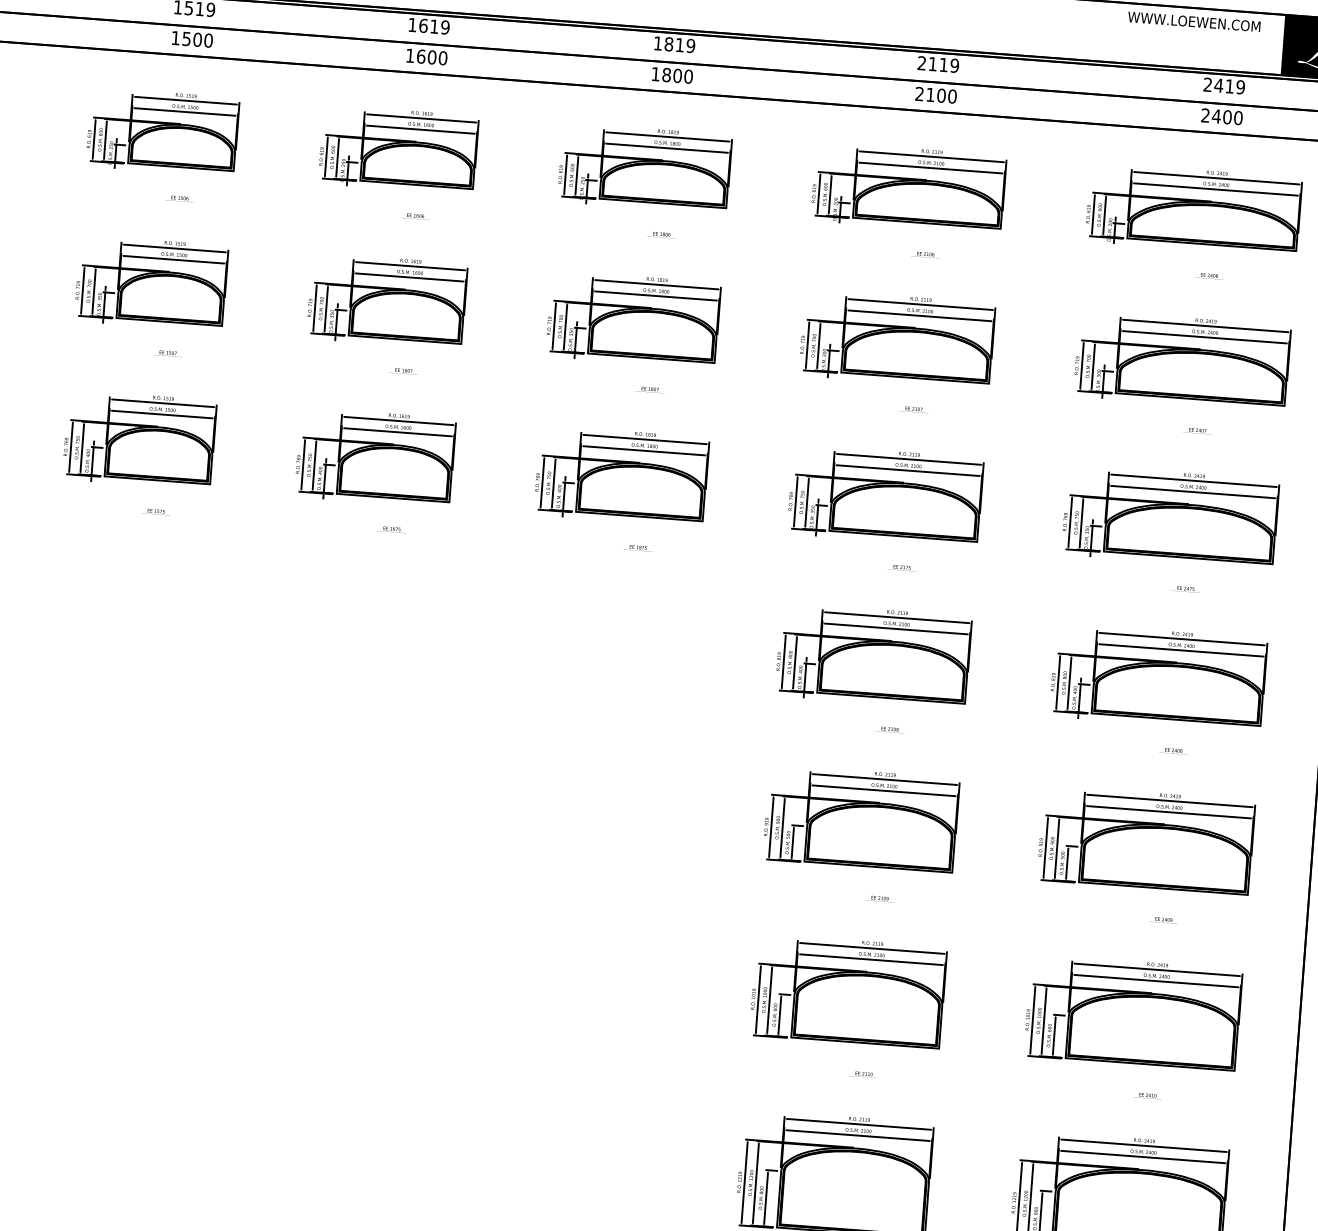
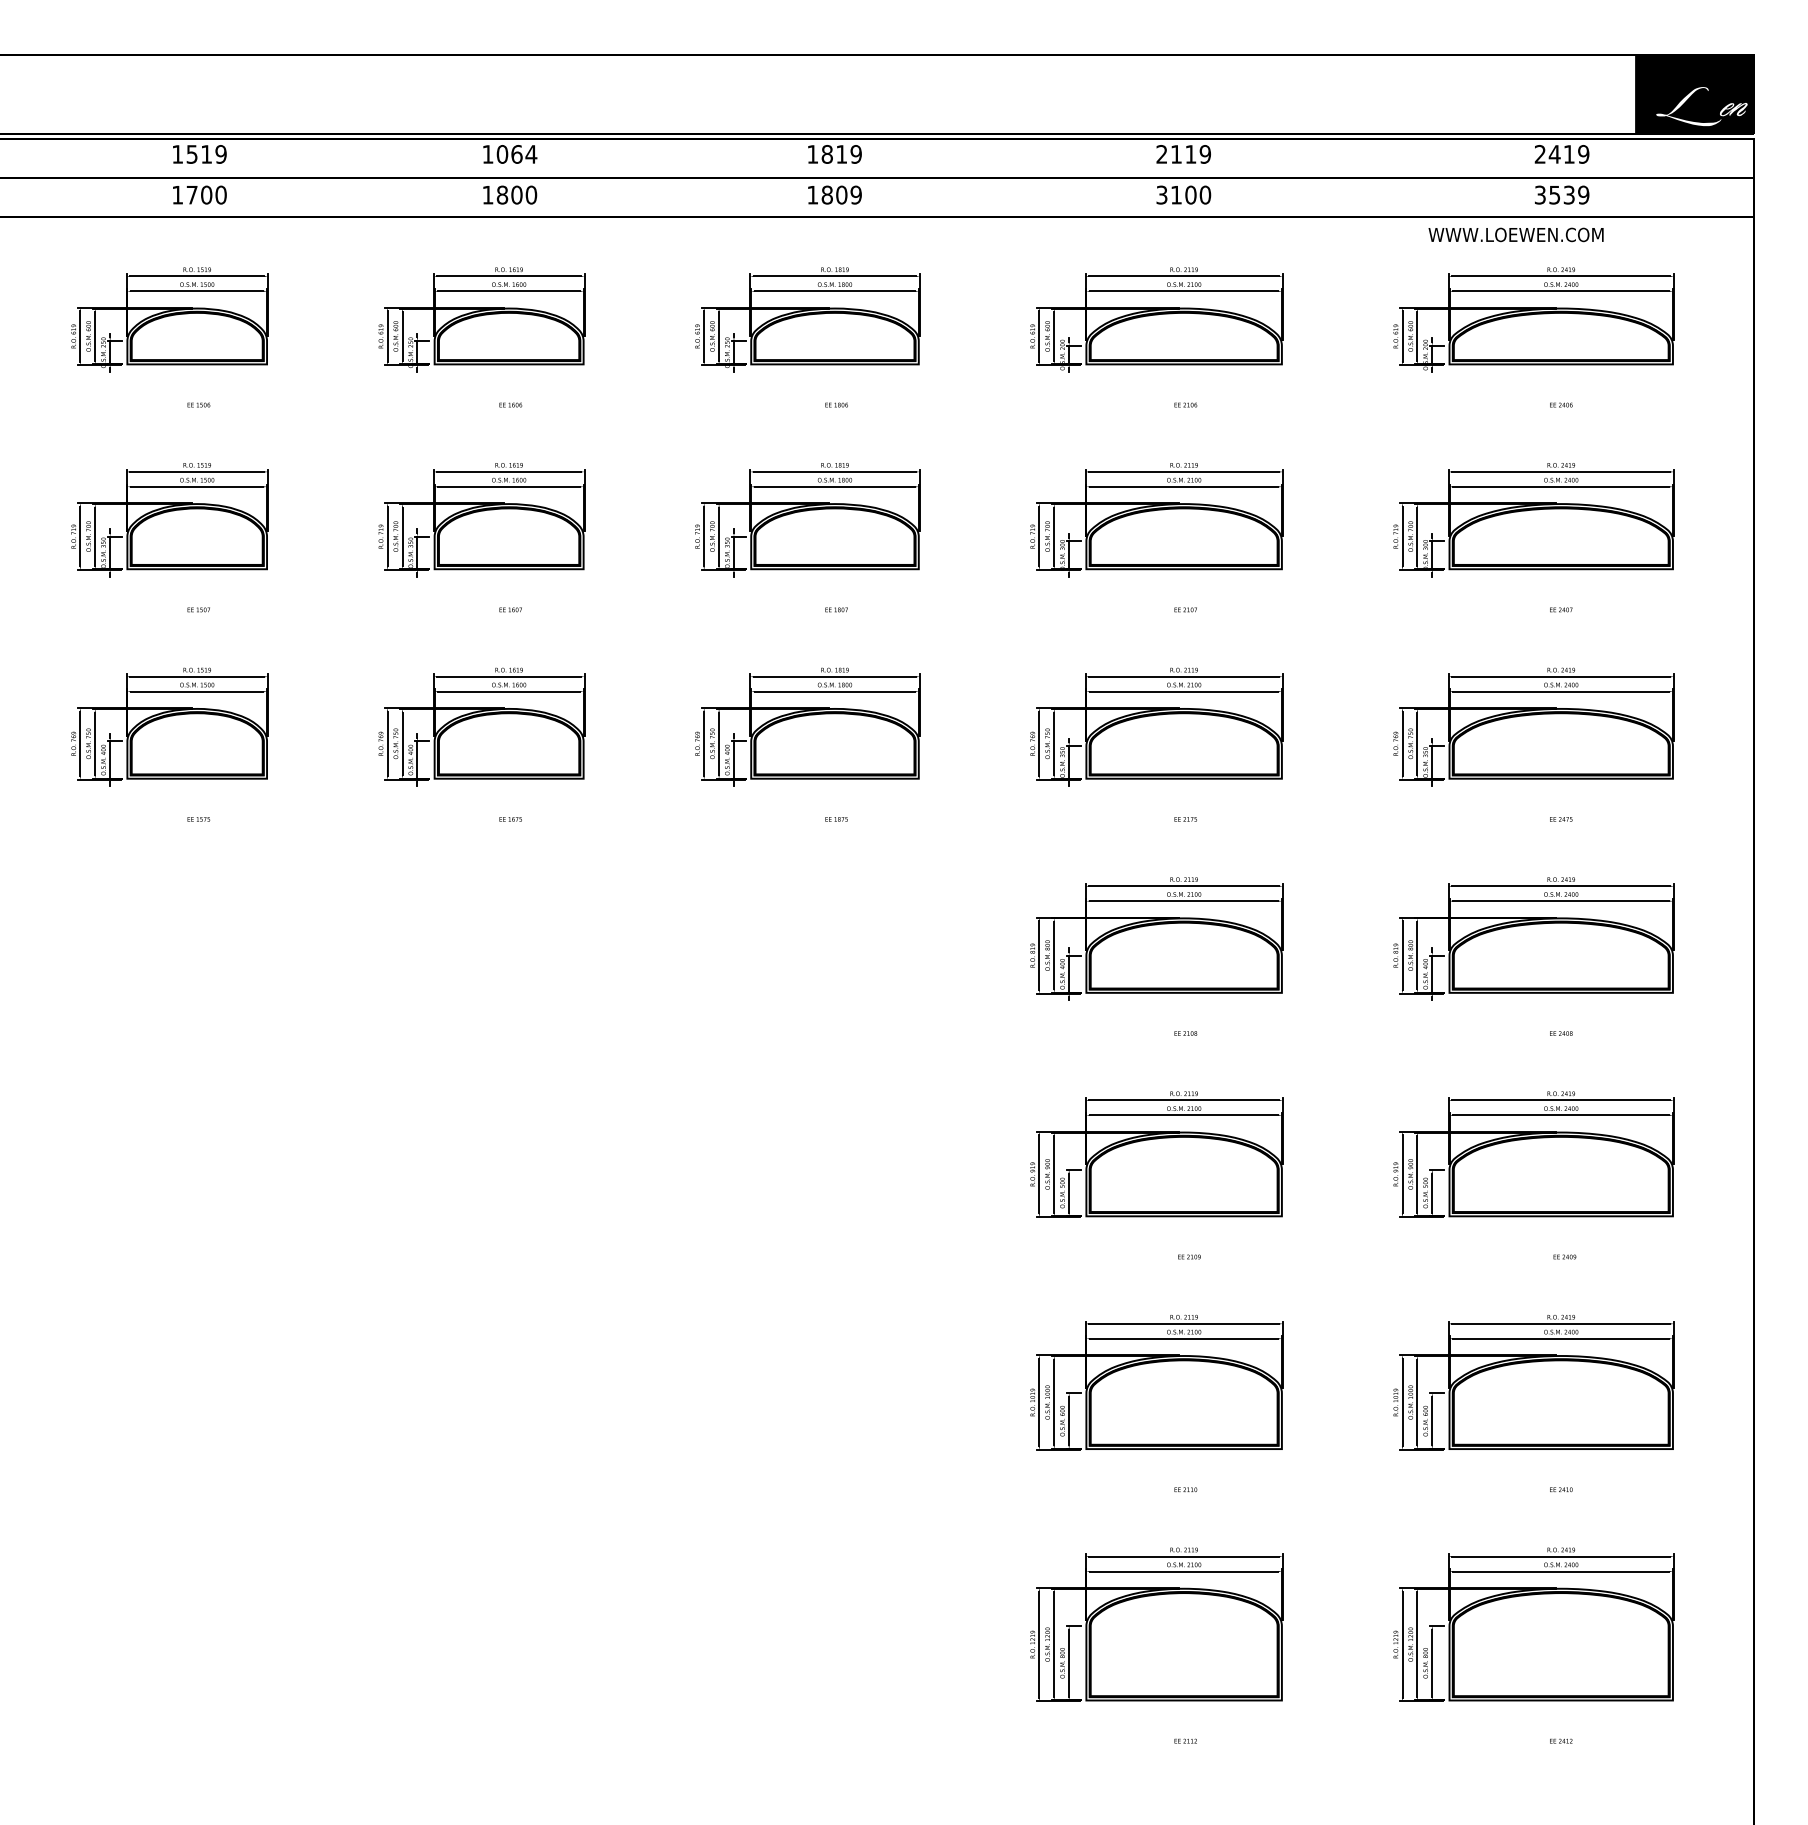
text: (1193, 21) -> (1515, 234), moved
text: (434, 26) -> (516, 154), 1619 -> 1064
text: (186, 39) -> (191, 195), 1500 -> 1700
text: (421, 56) -> (502, 194), 1600 -> 1800
text: (688, 76) -> (855, 194), 1800 -> 1809
text: (919, 94) -> (1161, 195), 2100 -> 3100
text: (1222, 116) -> (1562, 194), 2400 -> 3539

